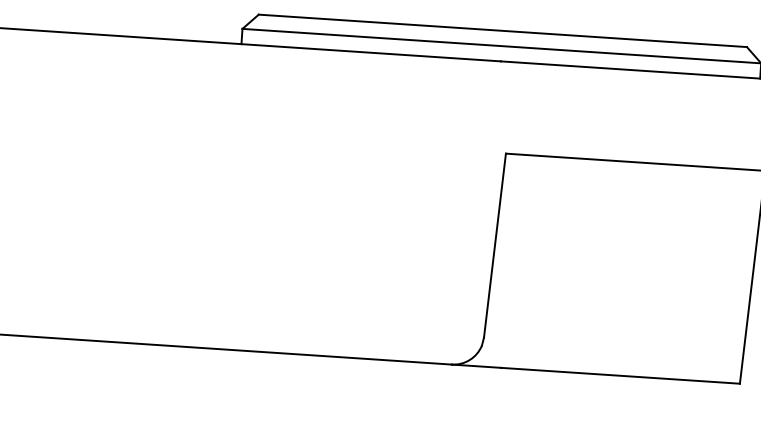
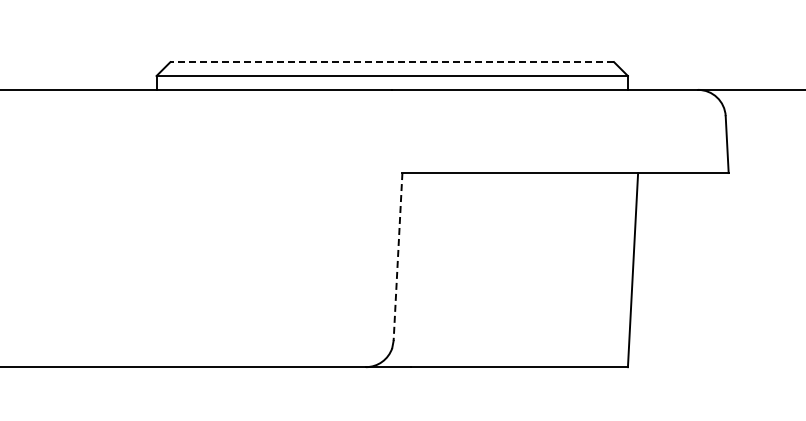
line: (503, 31) -> (392, 62), solid -> dashed
line: (495, 246) -> (398, 257), solid -> dashed

